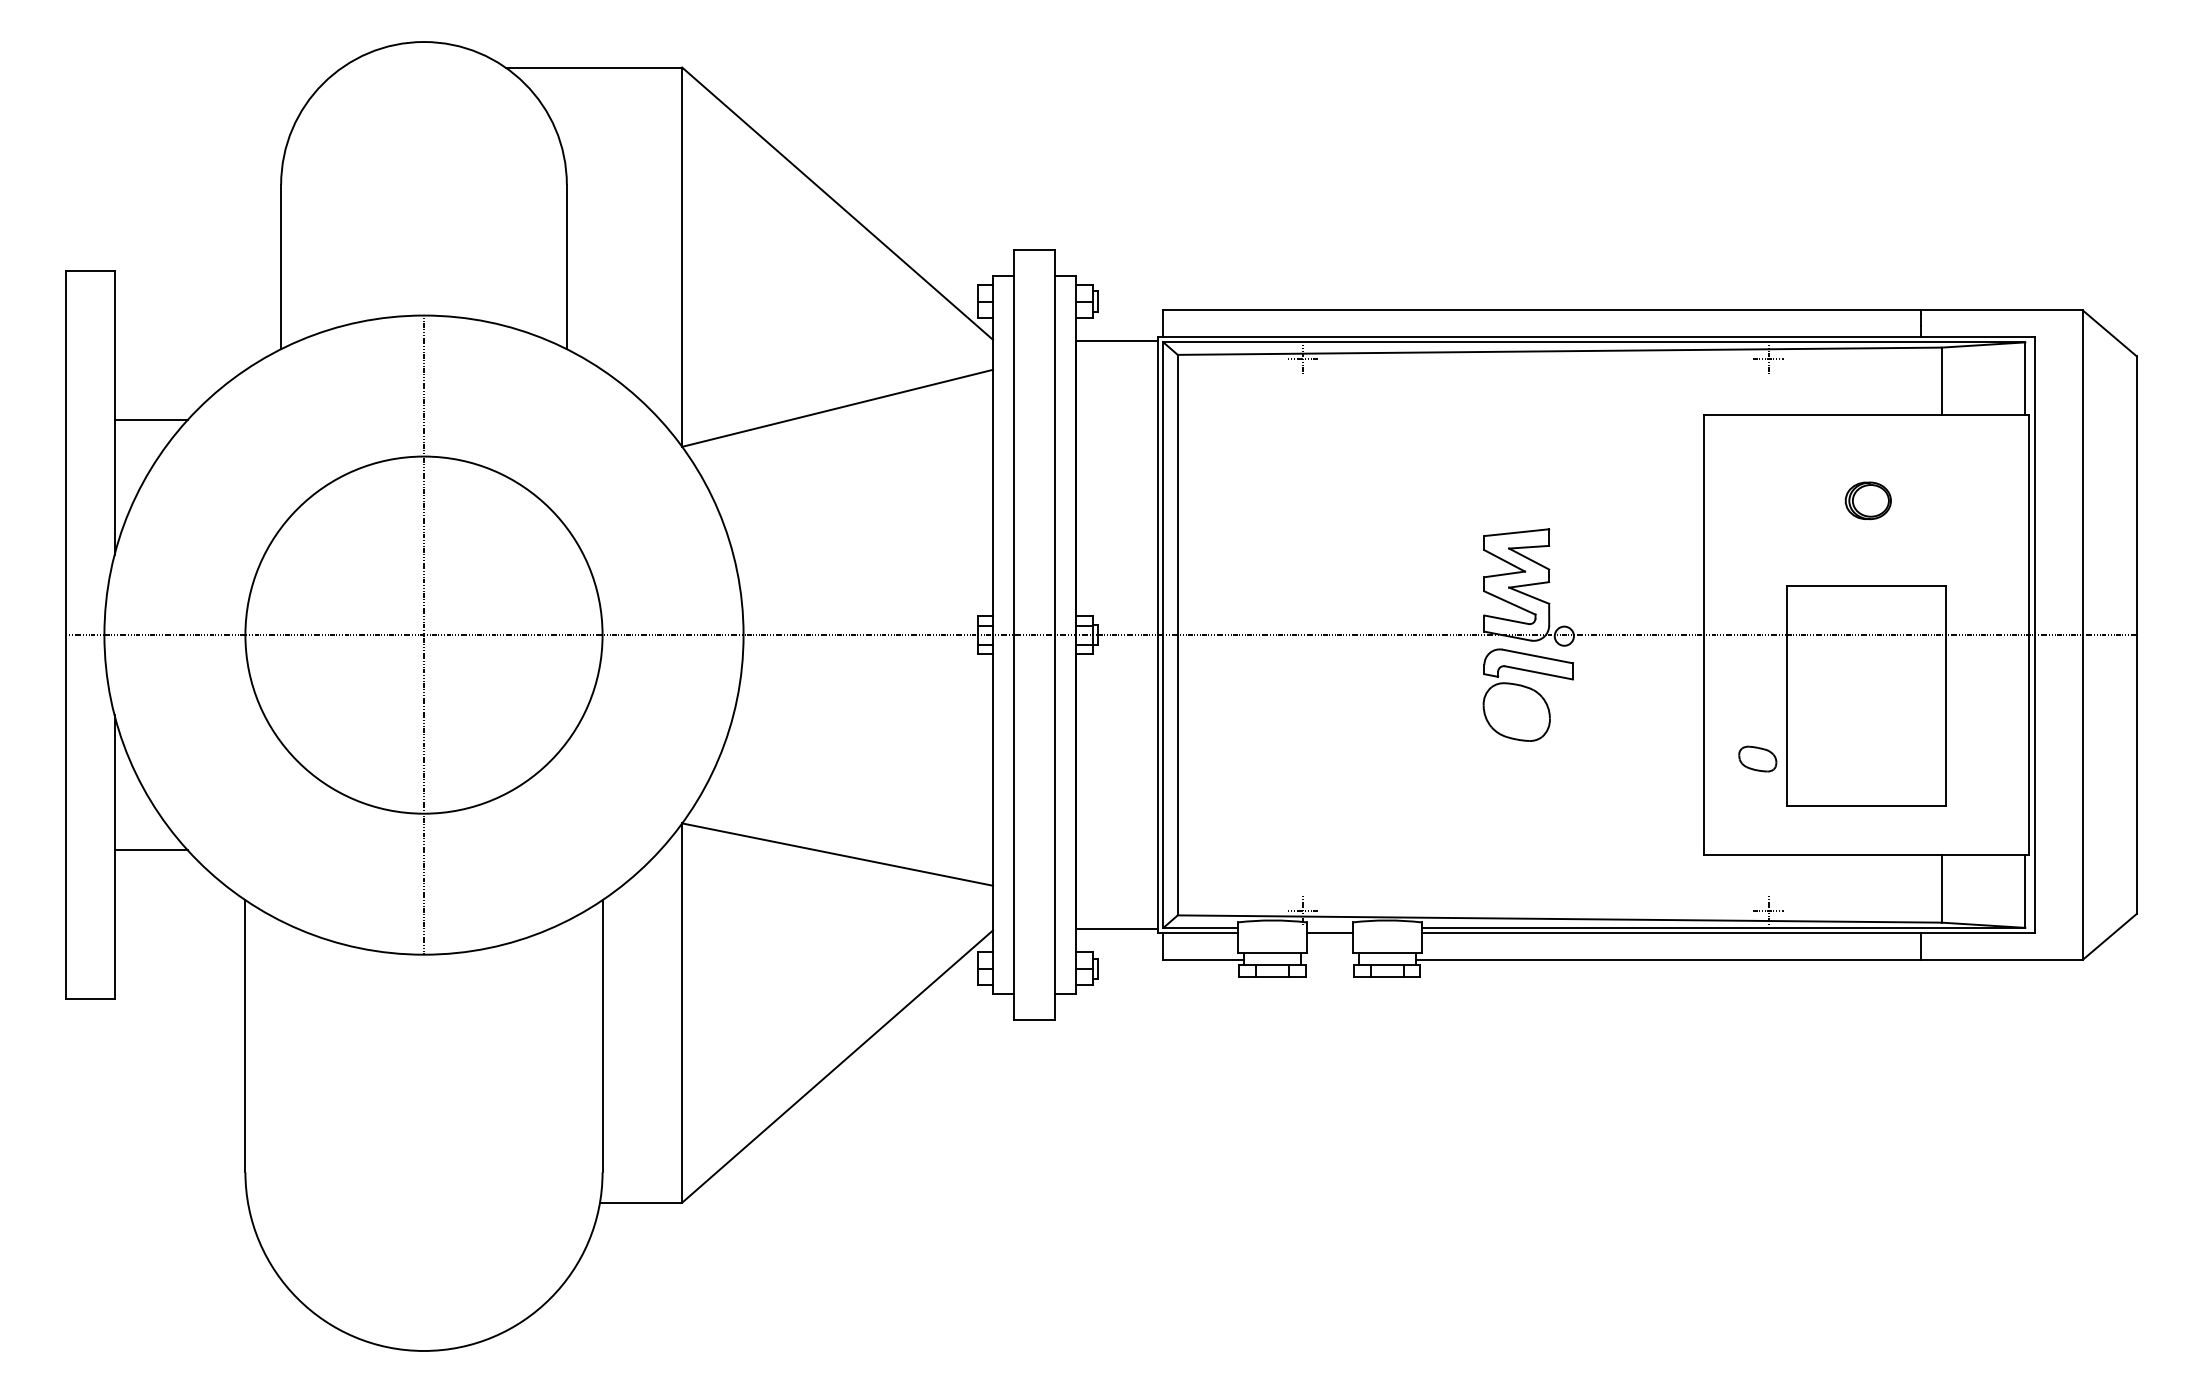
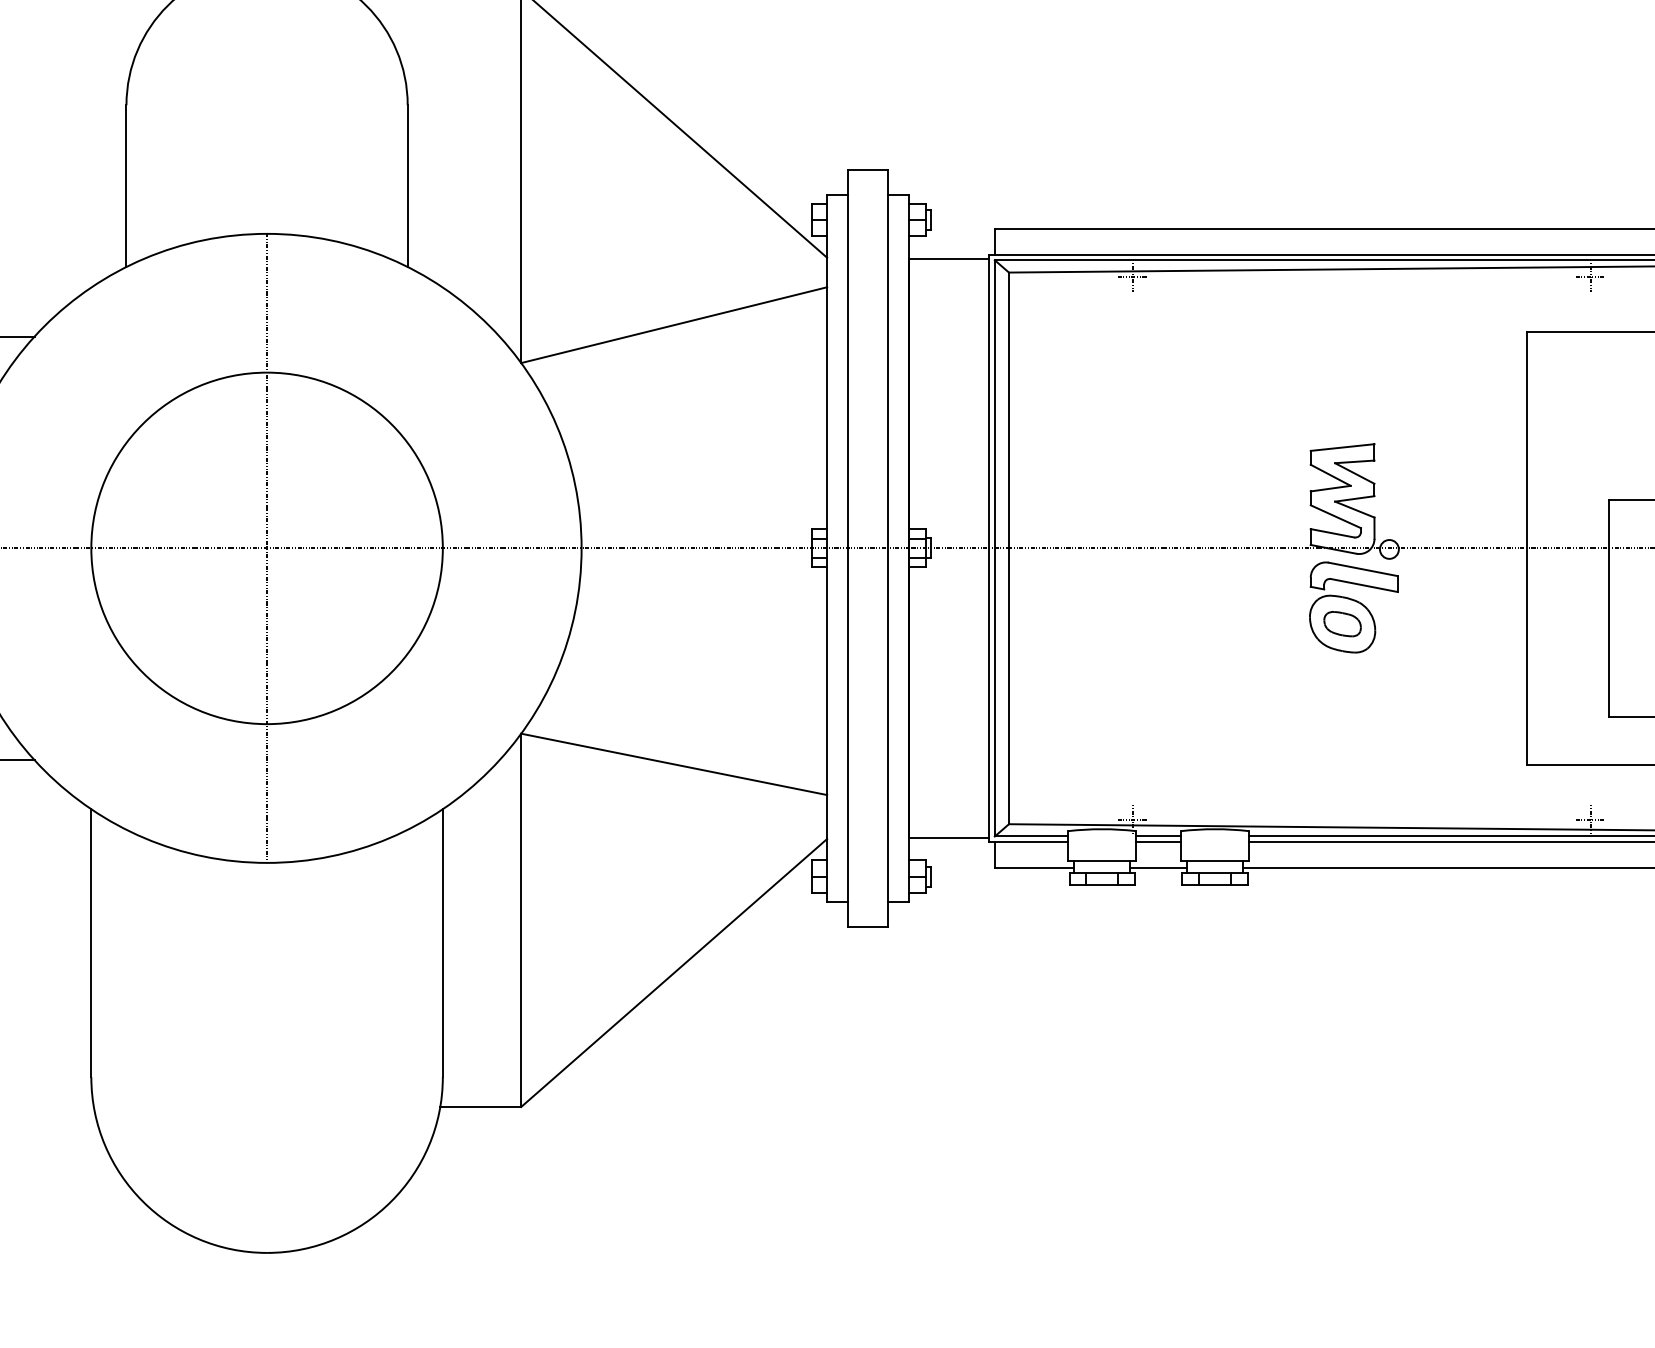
part: (1757, 758) -> (1342, 623), moved
line: (1329, 927) -> (1158, 836), added
line: (1329, 959) -> (1158, 867), added

